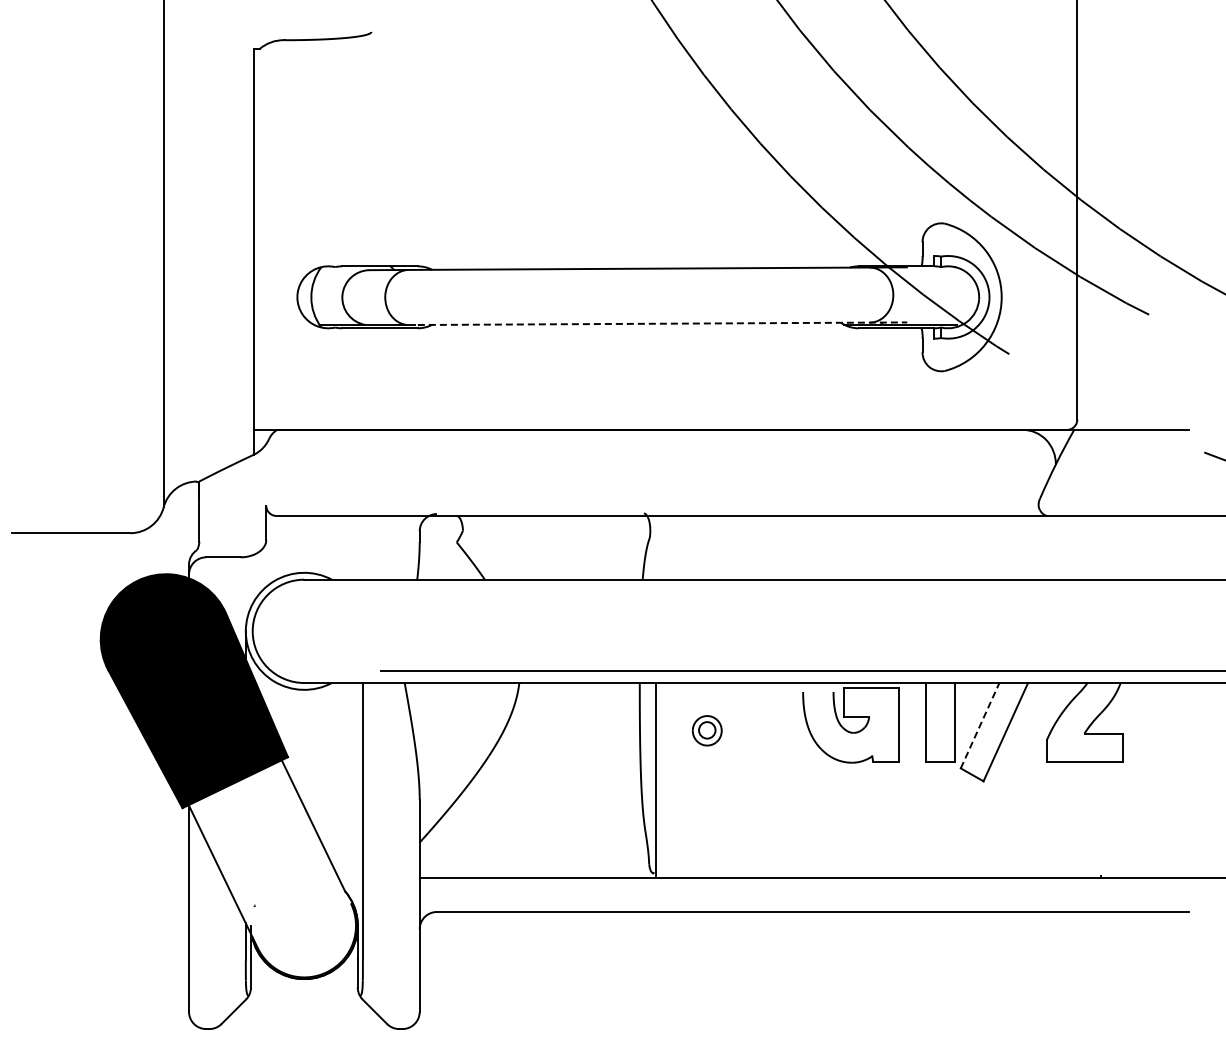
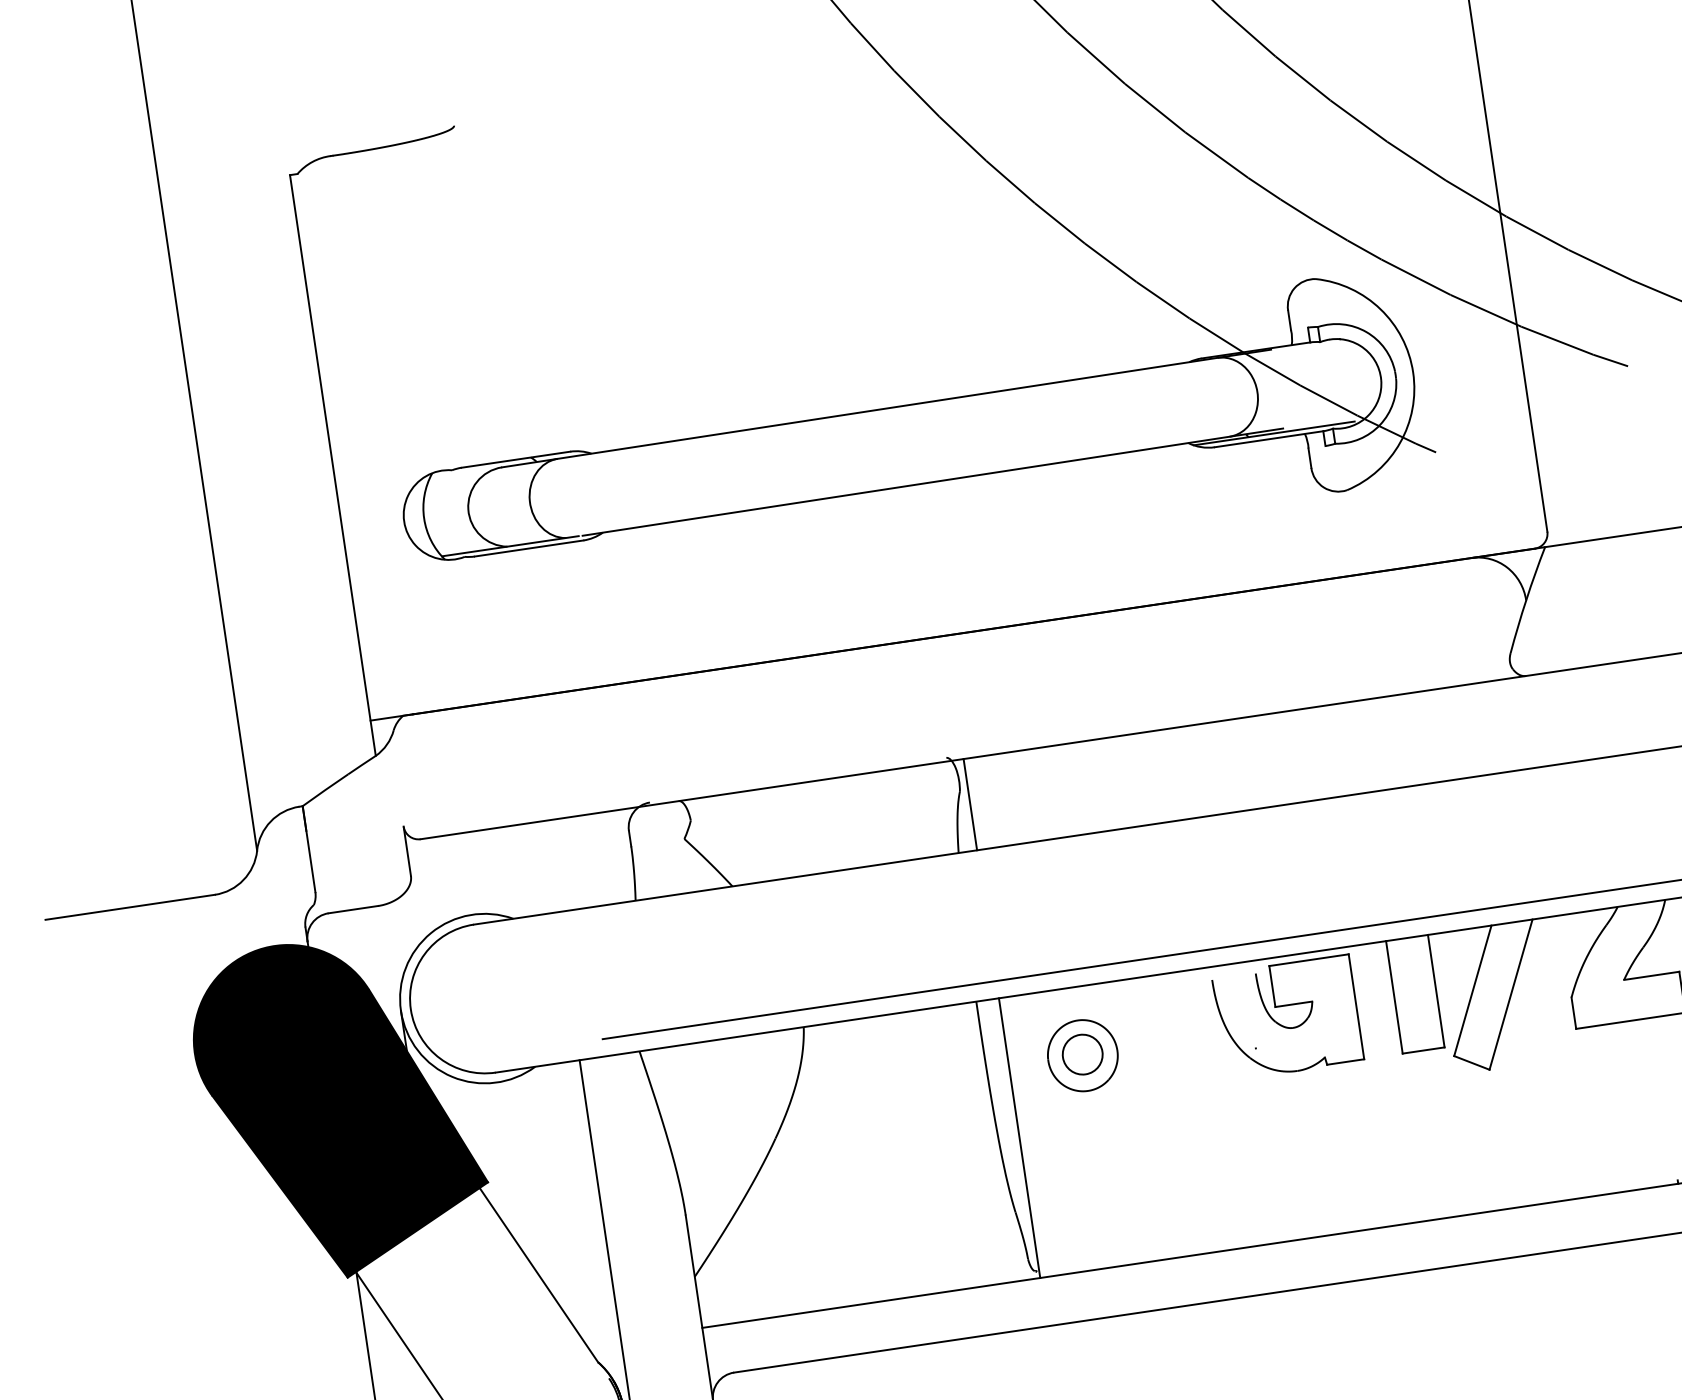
line: (662, 323) -> (932, 481), dashed -> solid
line: (655, 547) -> (970, 804), added
line: (980, 725) -> (1473, 990), dashed -> solid
part: (707, 730) -> (1083, 1055), size x1.67

